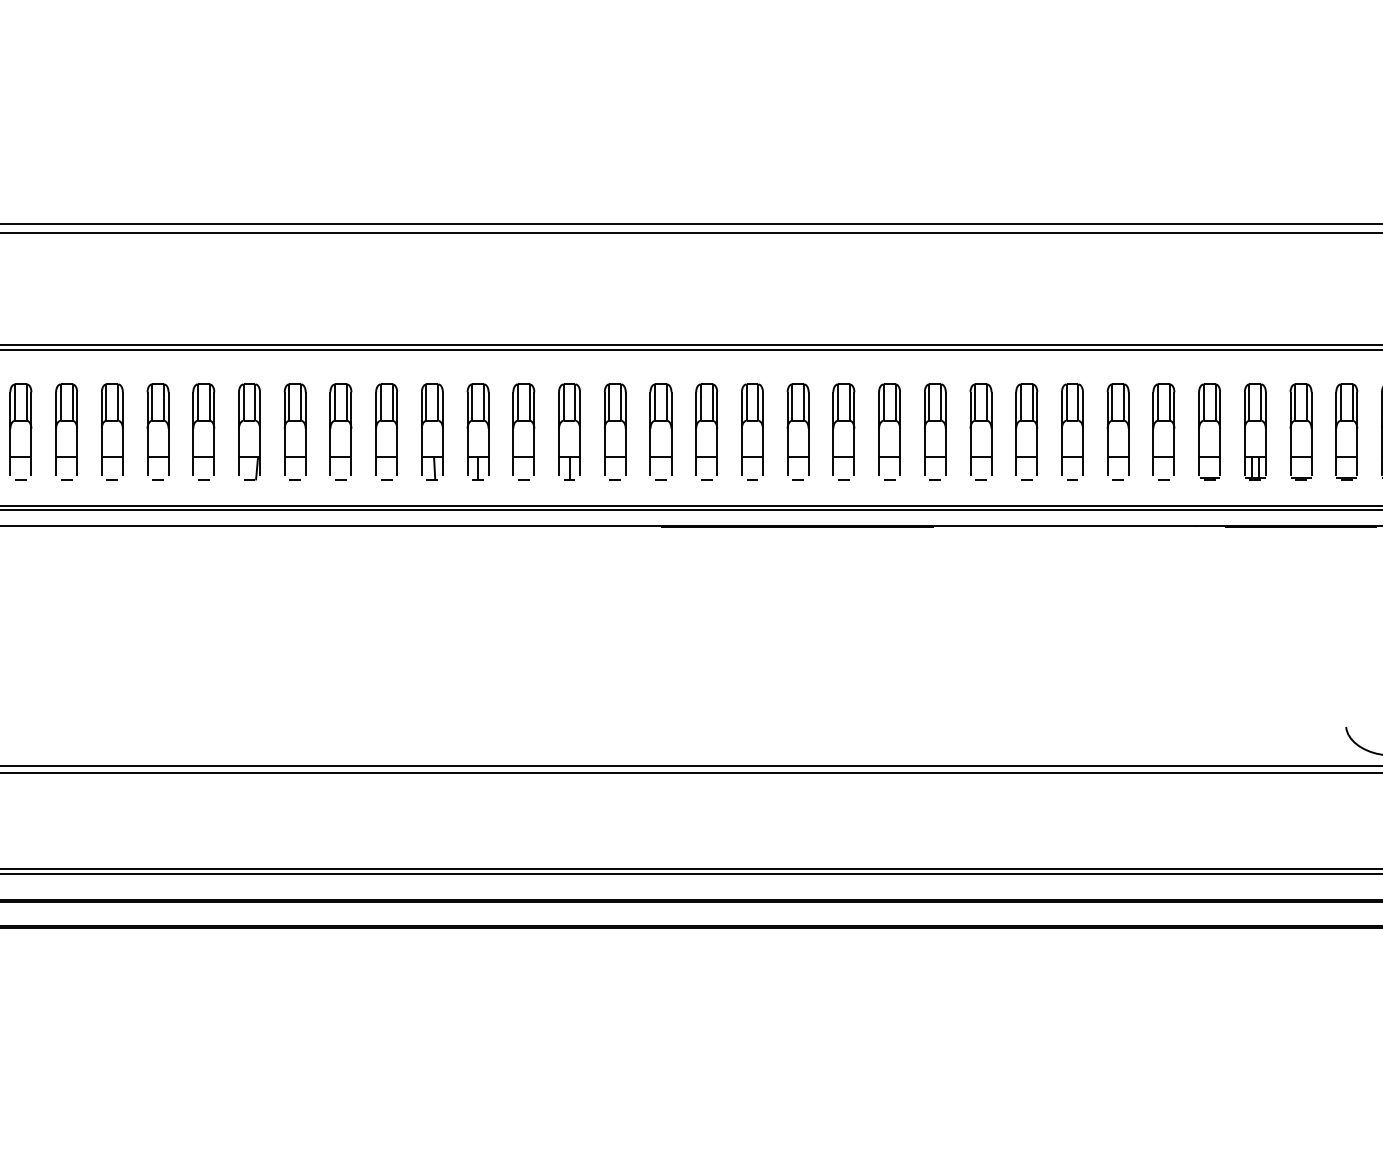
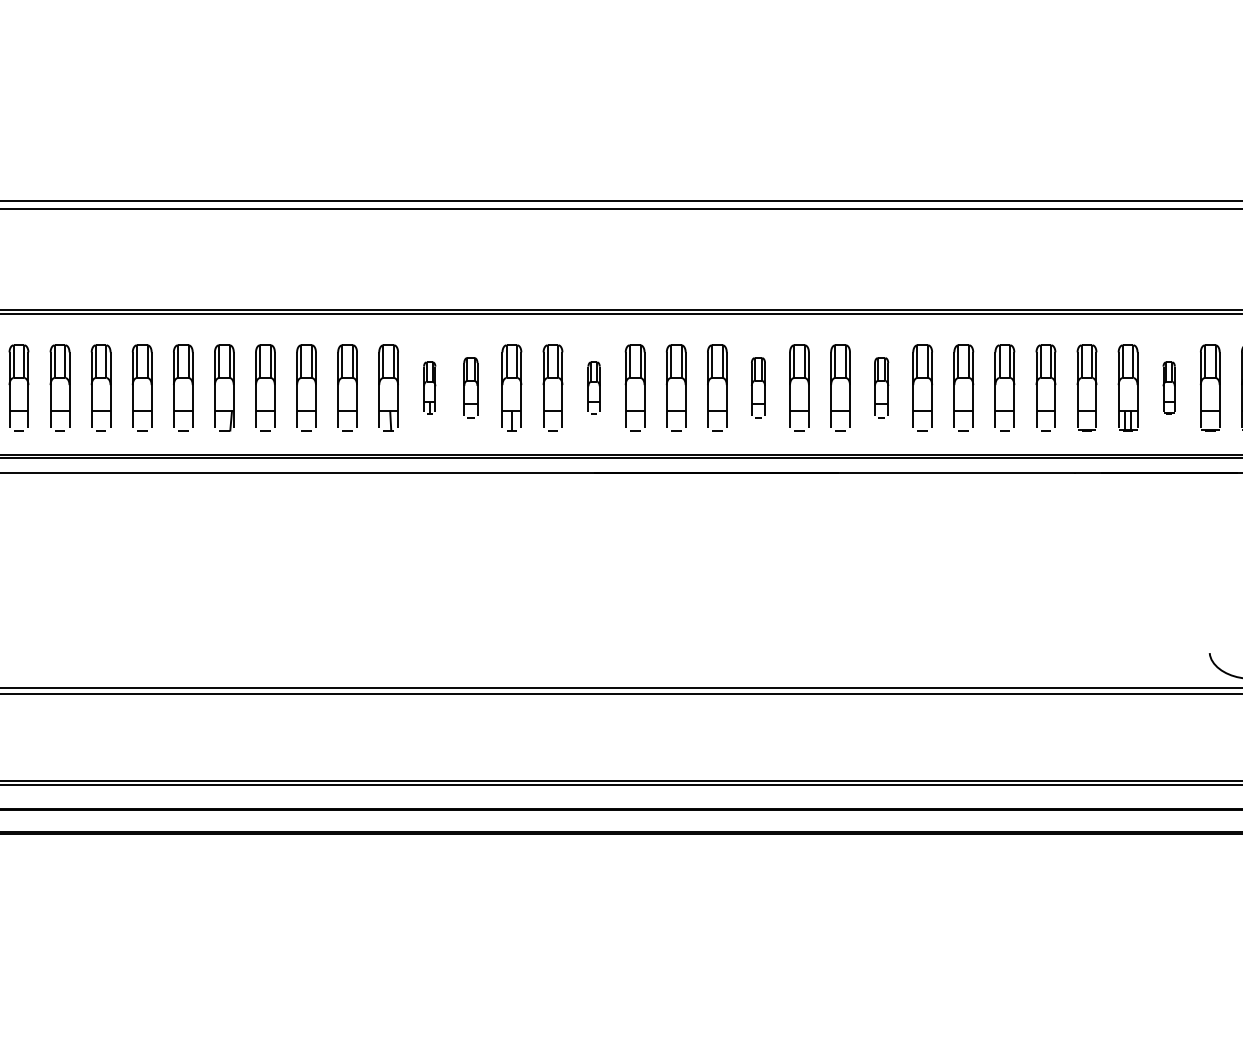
part: (477, 431) -> (429, 387), size x0.6
part: (523, 431) -> (470, 387), size x0.7
part: (660, 431) -> (593, 387), size x0.6
part: (843, 431) -> (758, 387), size x0.7
part: (980, 431) -> (881, 387), size x0.7
part: (1300, 431) -> (1168, 387), size x0.6

